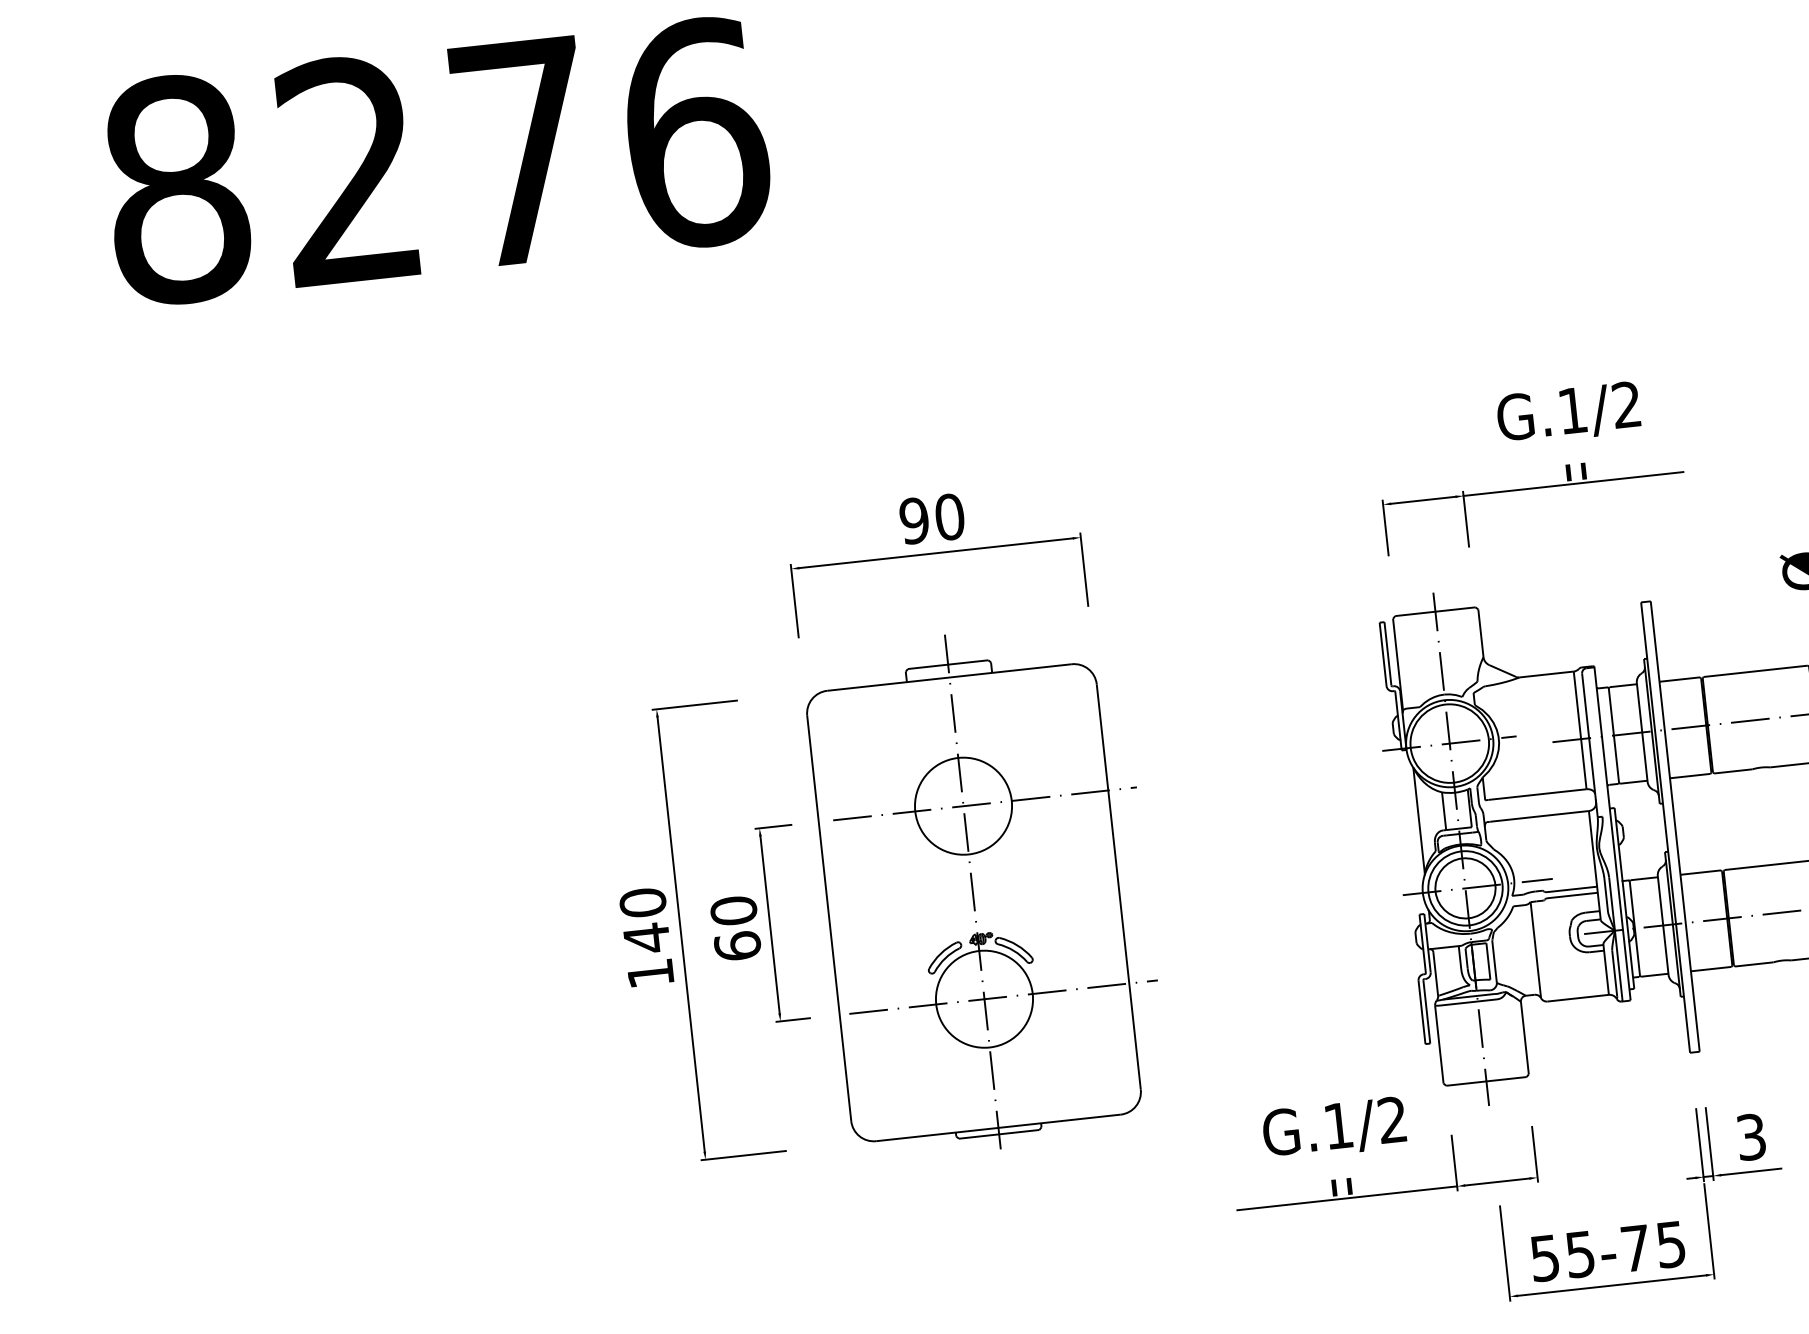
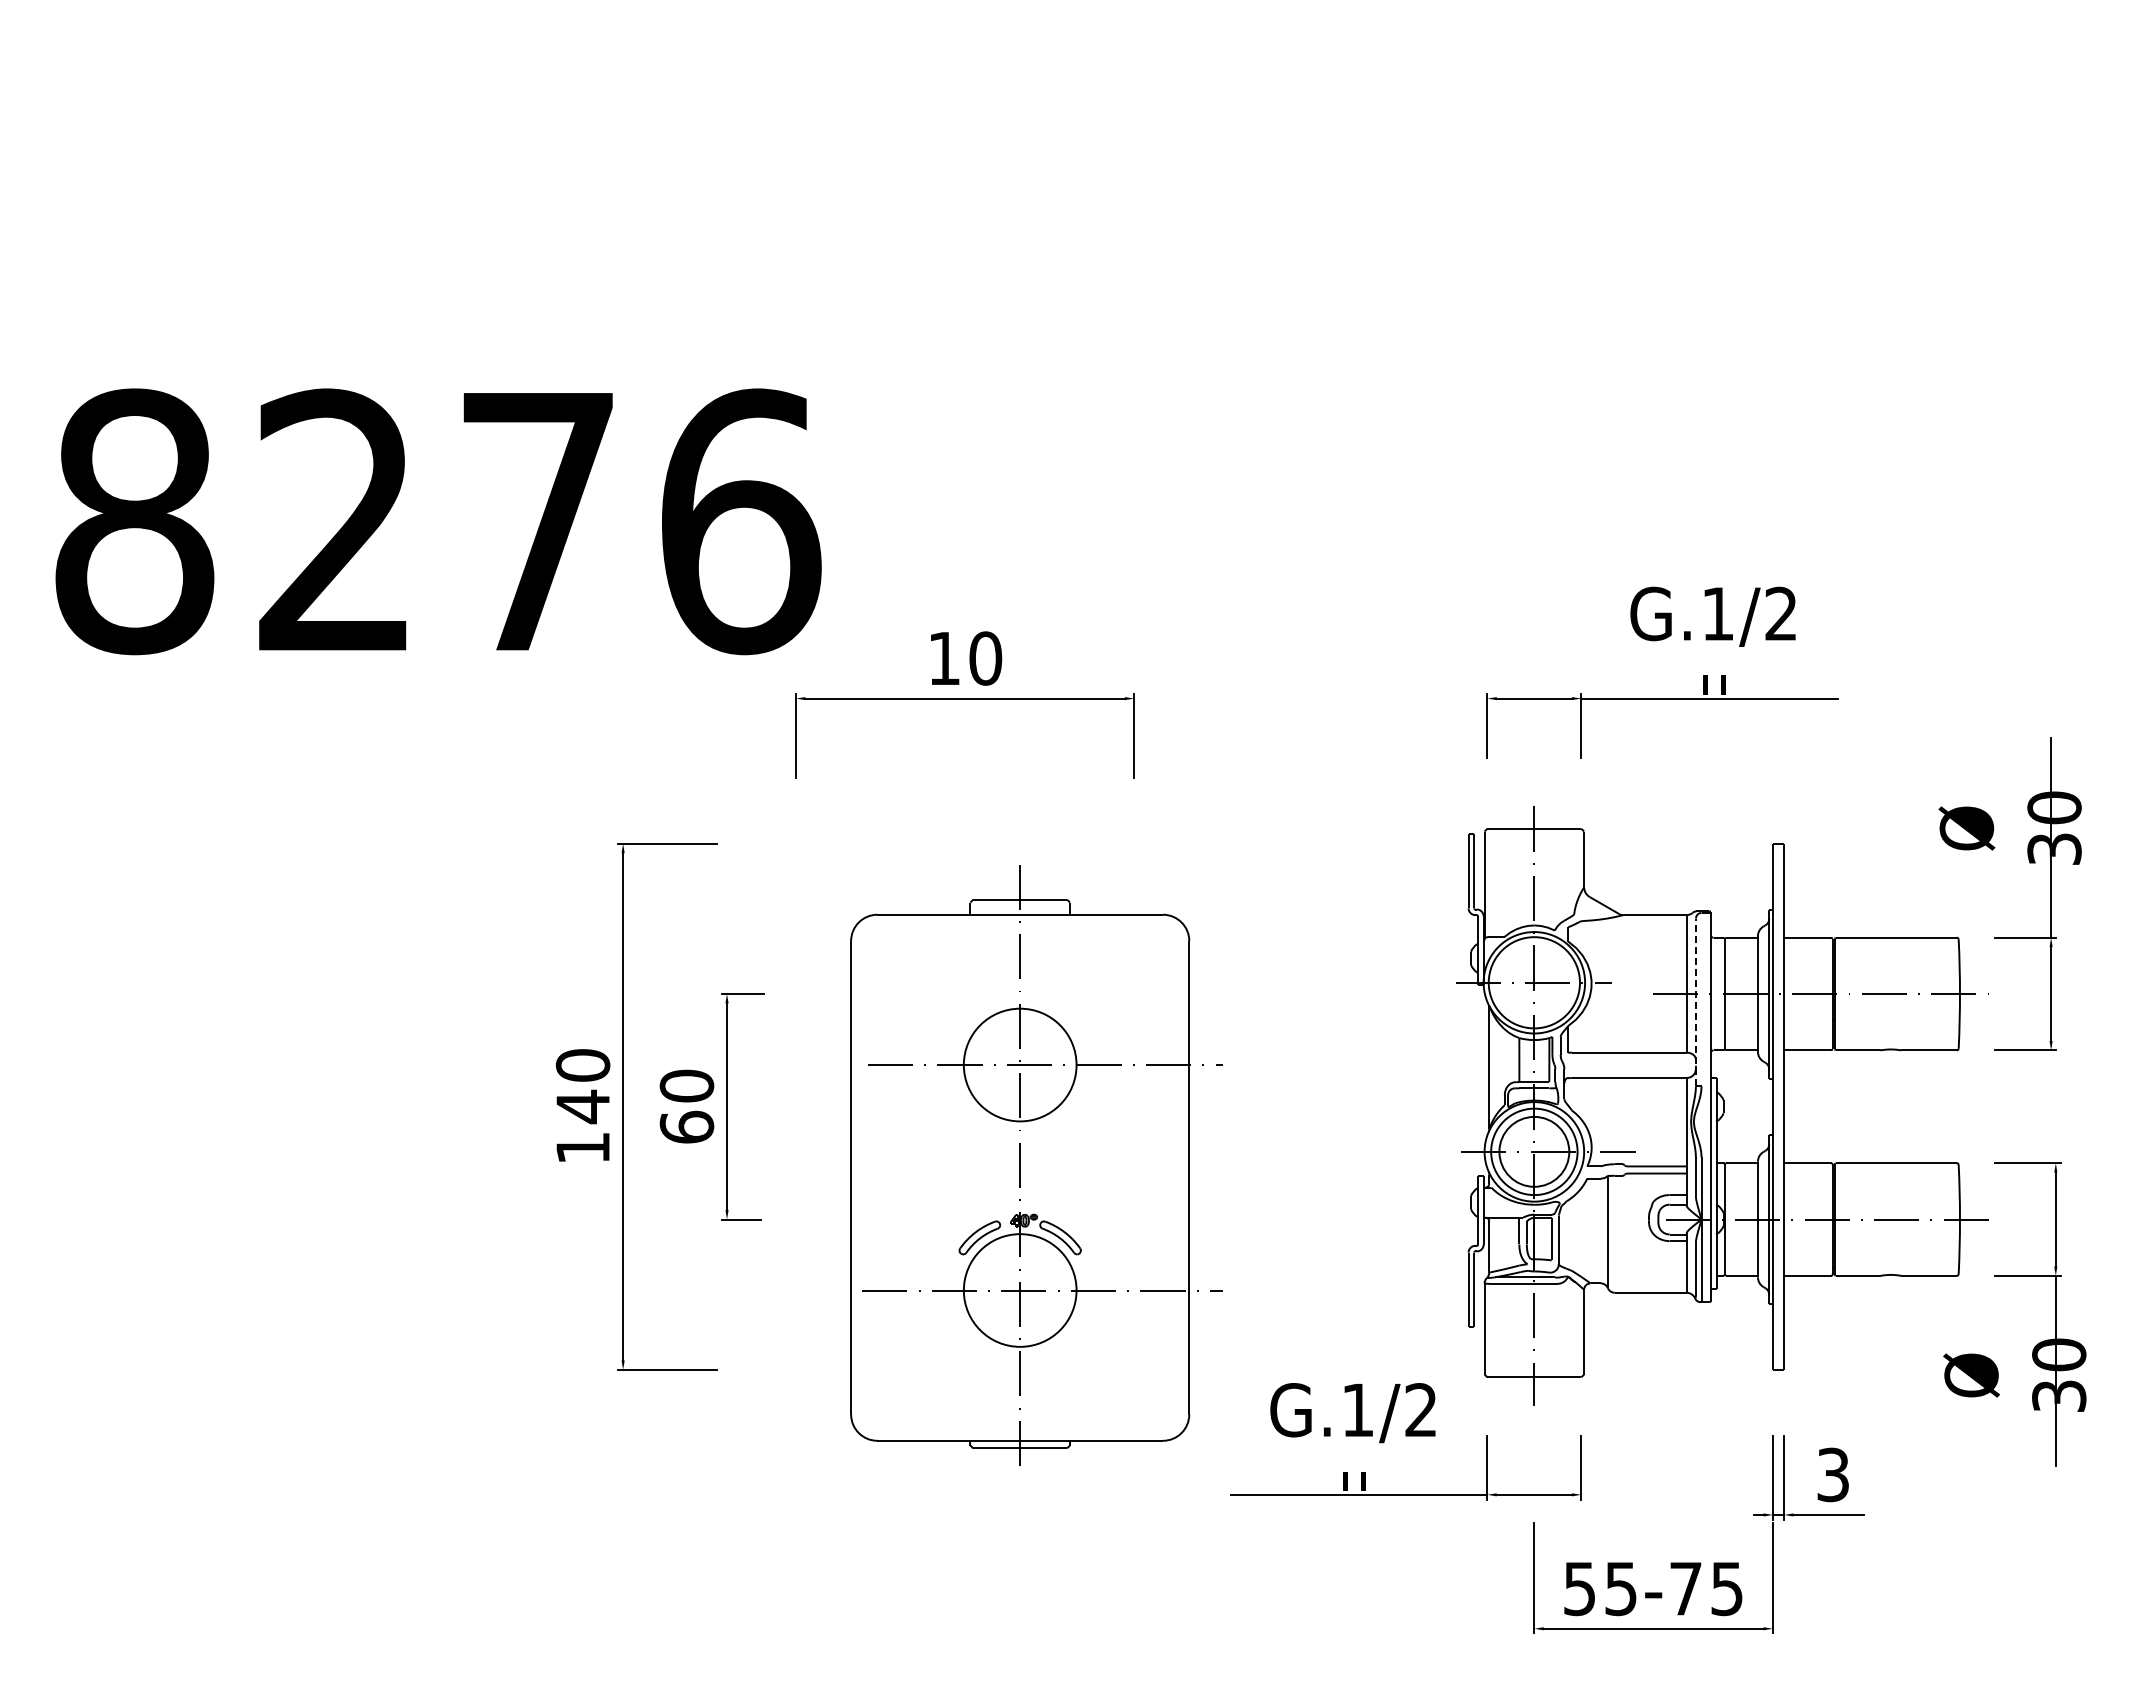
text: (437, 161) -> (438, 521), moved
text: (914, 520) -> (944, 658), 90 -> 10
line: (1589, 745) -> (1695, 1002), solid -> dashed
part: (986, 890) -> (1036, 1165), moved

